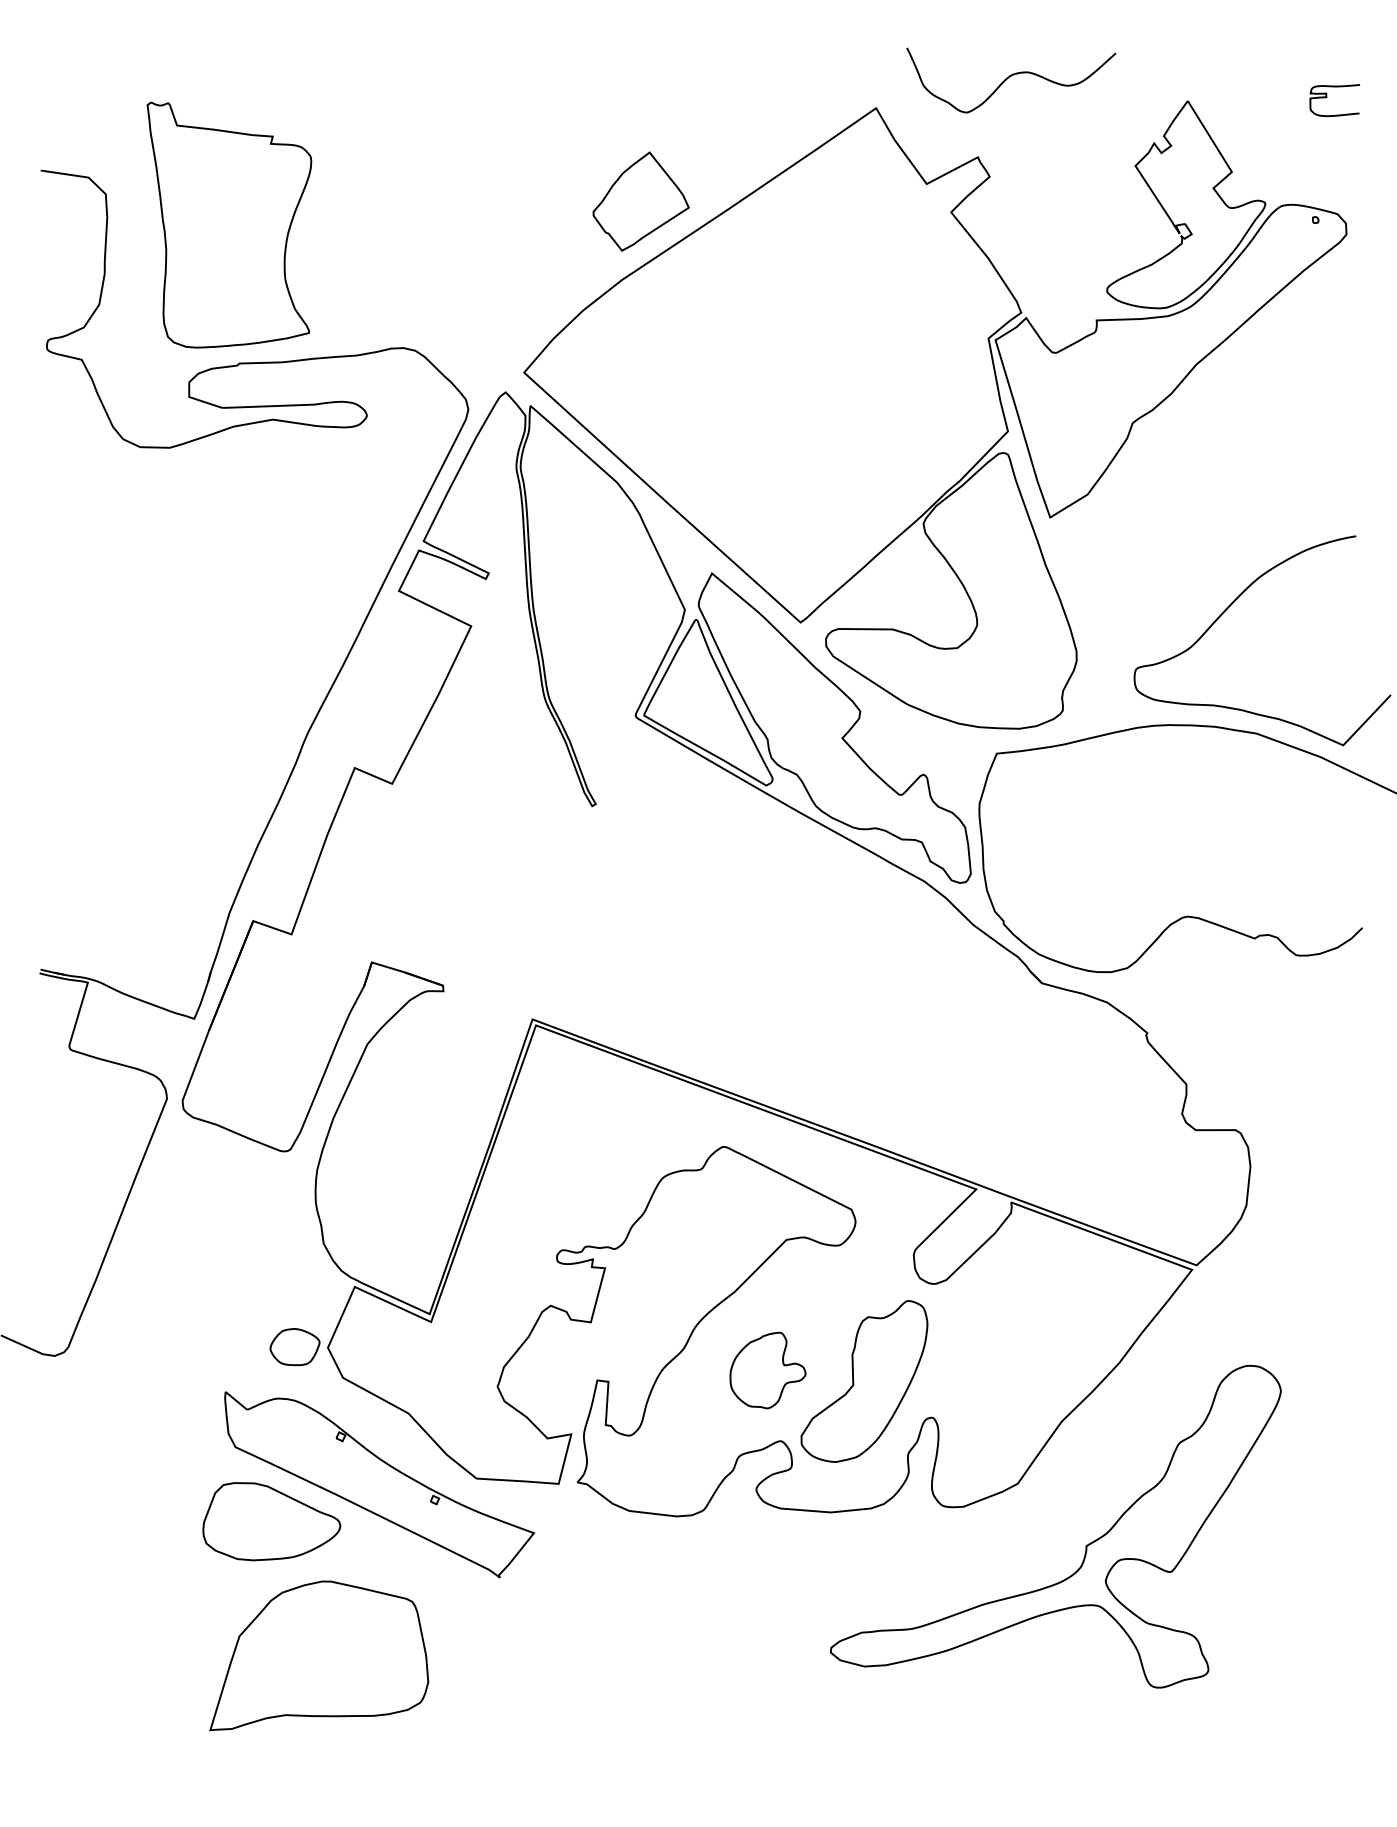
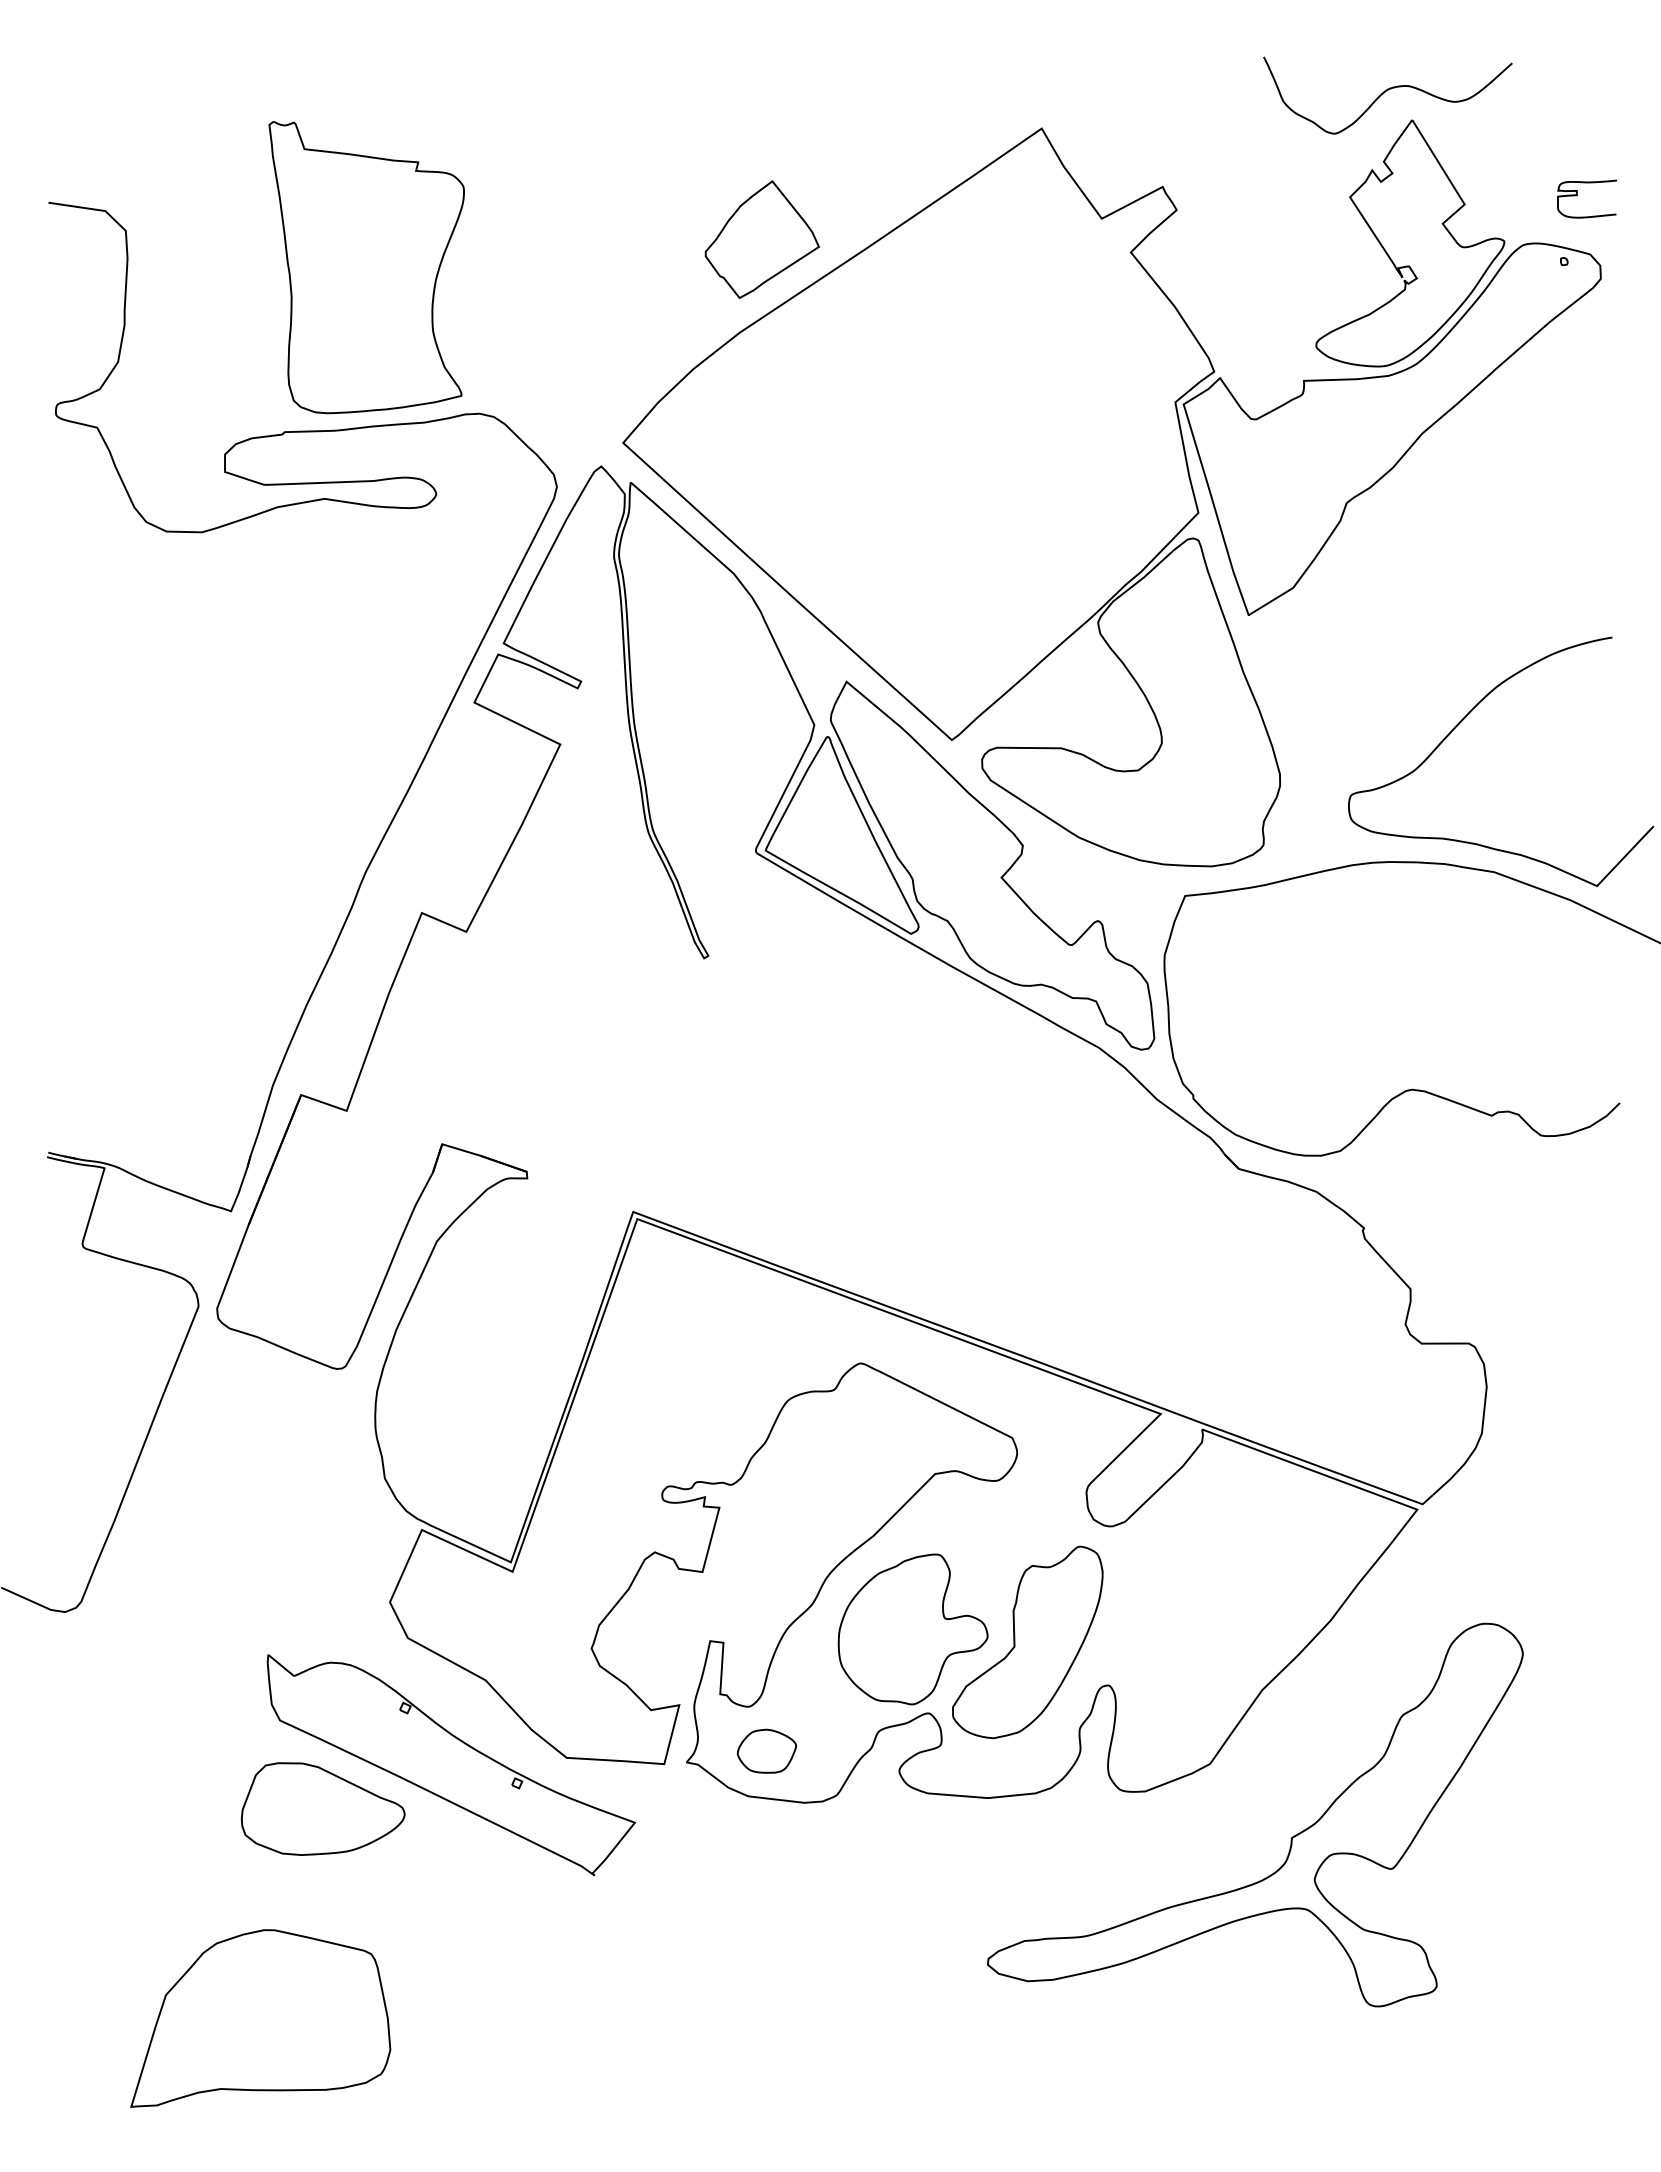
curve: (1010, 77) -> (1386, 92), moved
curve: (1327, 97) -> (1578, 195), moved
part: (229, 224) -> (366, 266), moved
part: (294, 1347) -> (766, 1751), moved
part: (767, 1370) -> (912, 1629), size x1.67
part: (319, 1655) -> (261, 2018), moved

